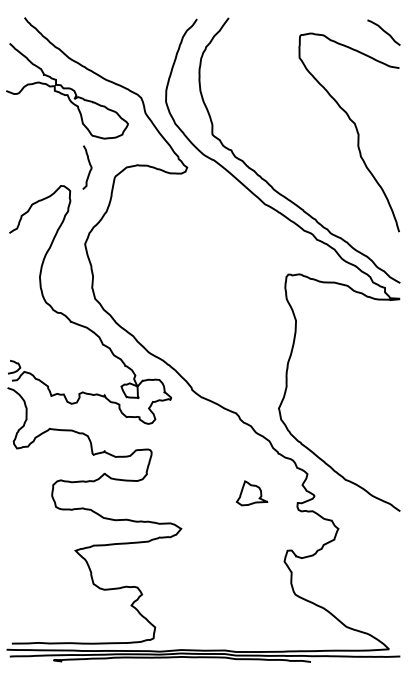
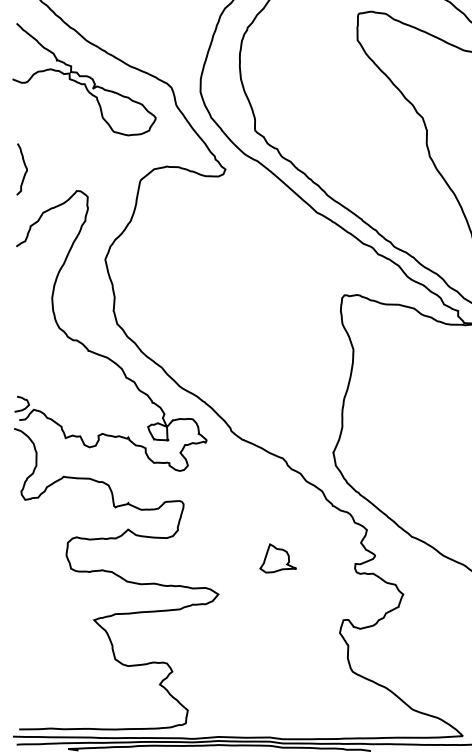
curve: (89, 165) -> (24, 166), moved
part: (251, 493) -> (277, 558), moved

